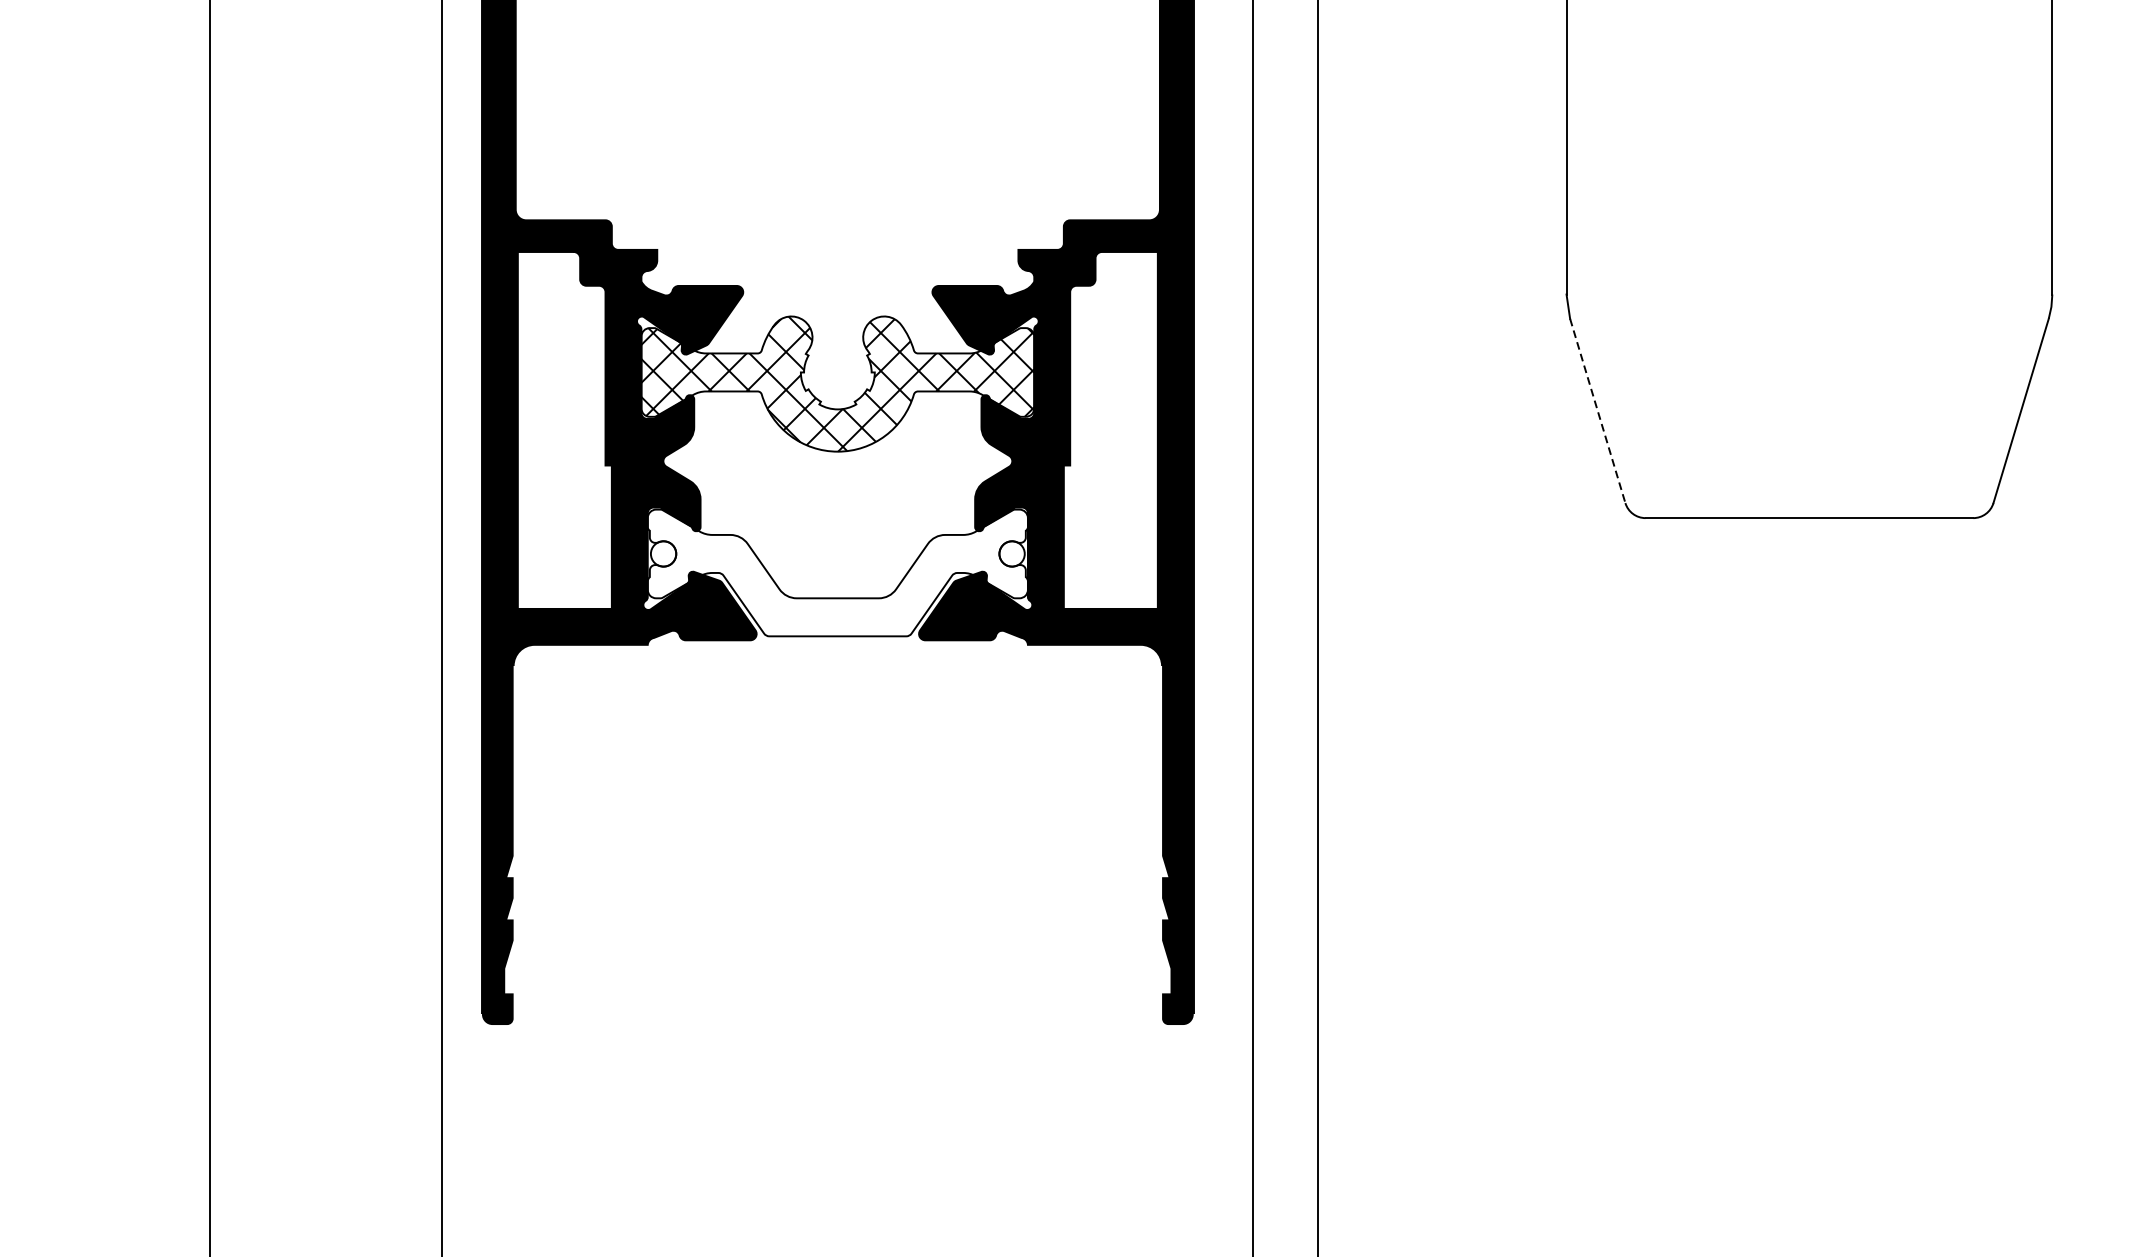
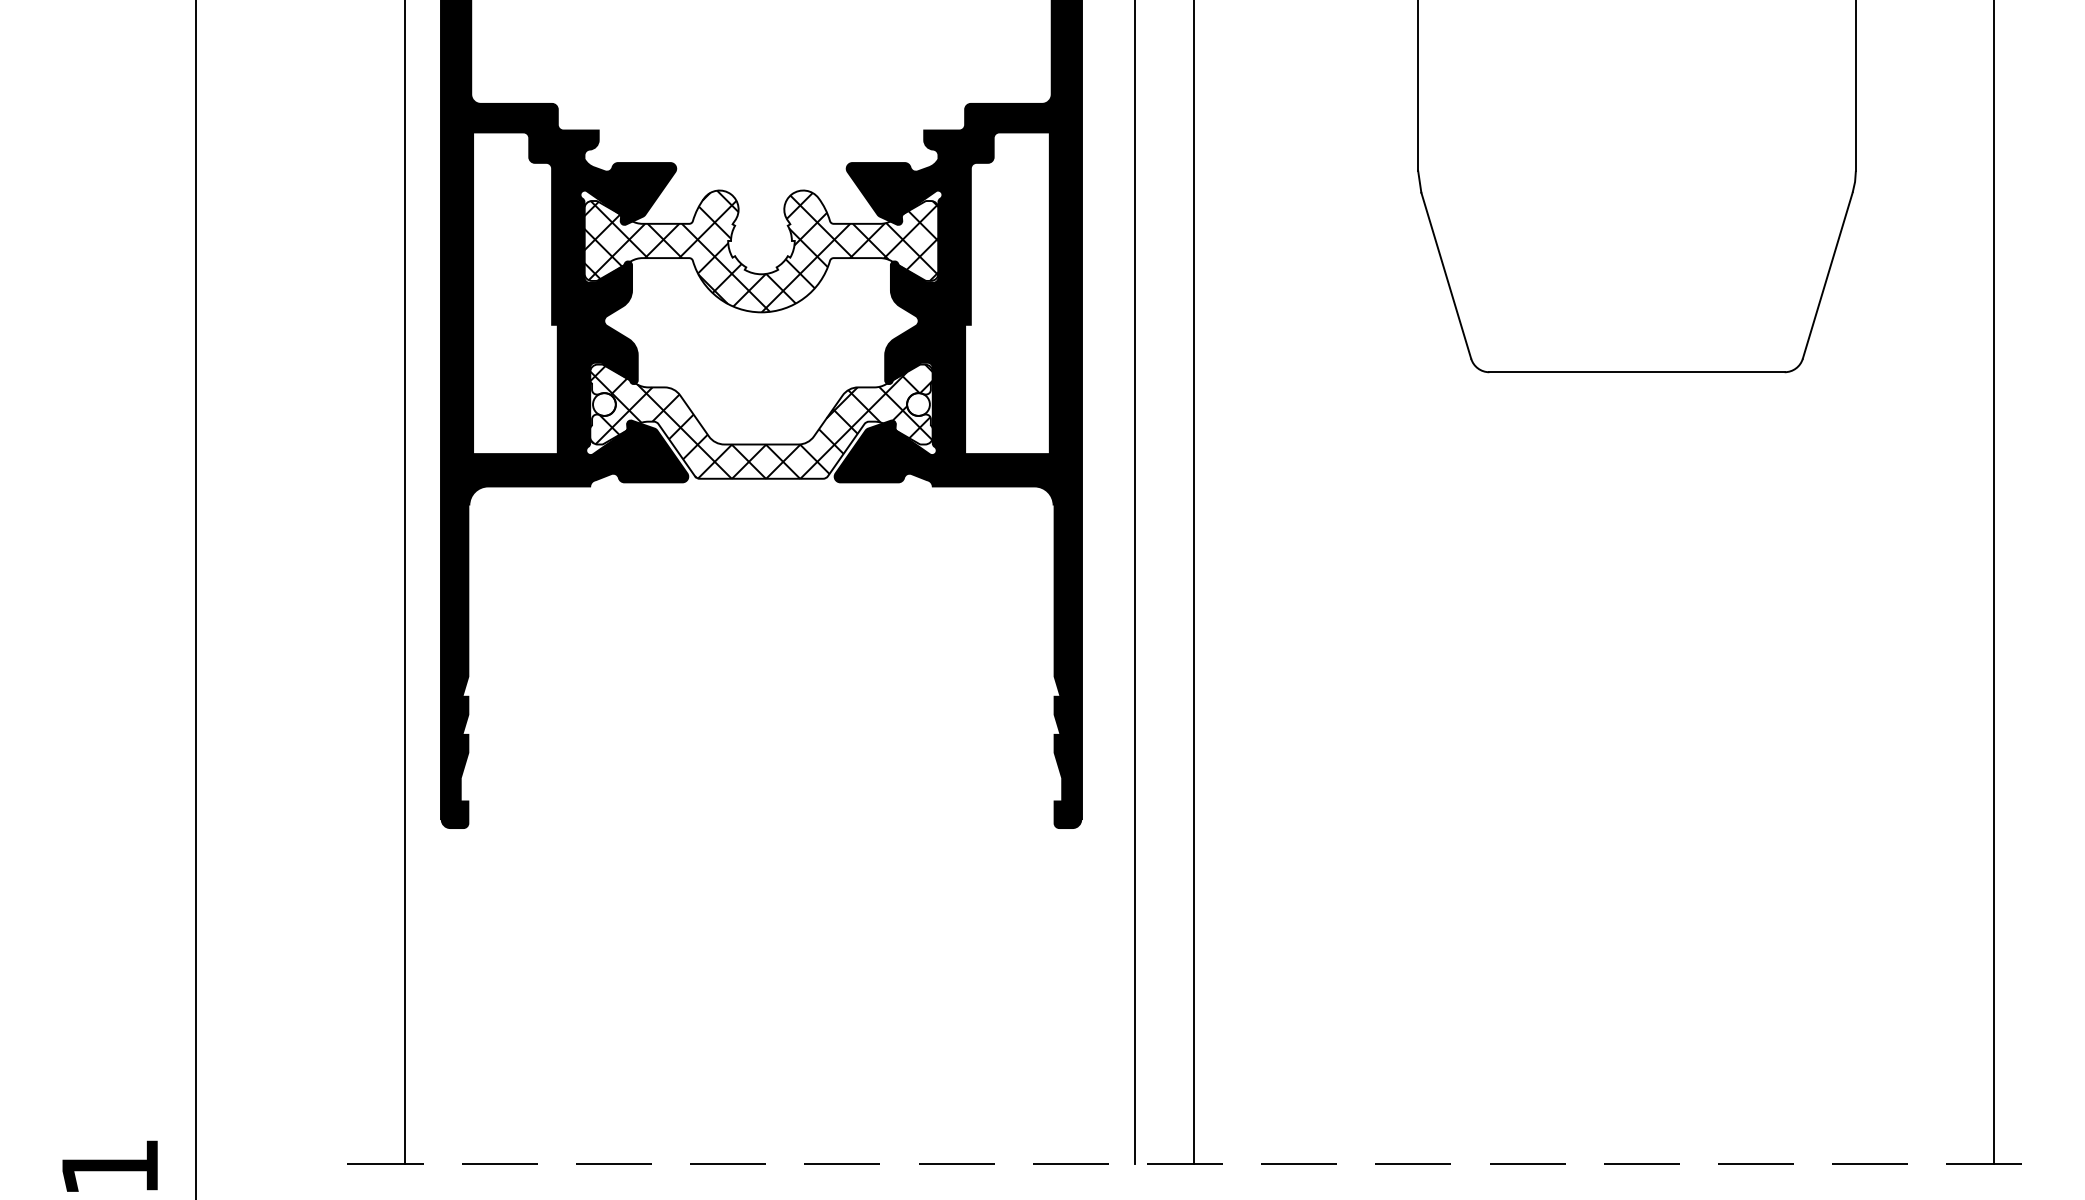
line: (1598, 410) -> (1446, 275), dashed -> solid
hatch: (837, 572) -> (761, 421), added

